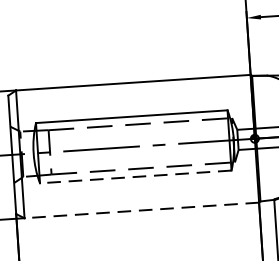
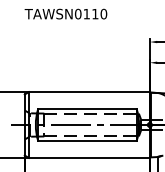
line: (133, 176) -> (86, 140), dashed -> solid
line: (140, 209) -> (88, 157), dashed -> solid

